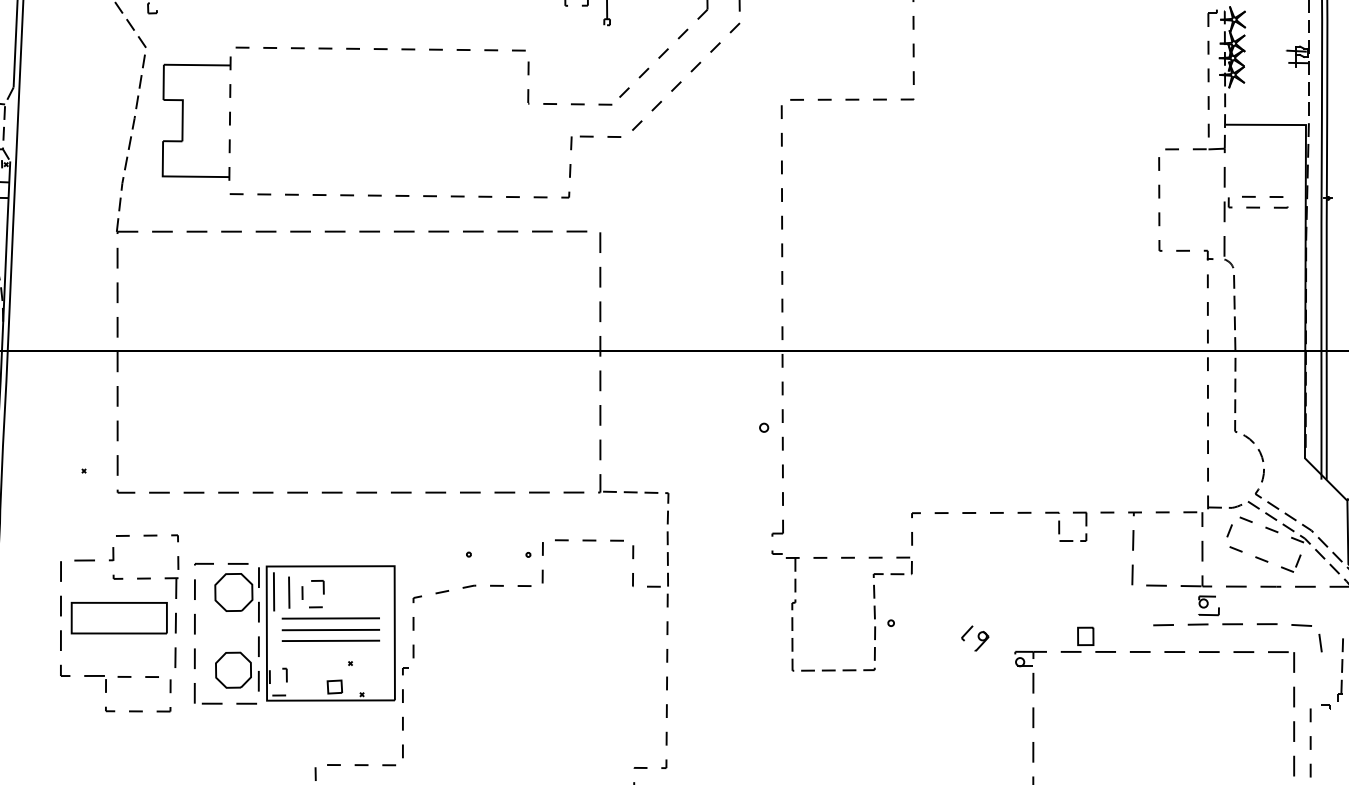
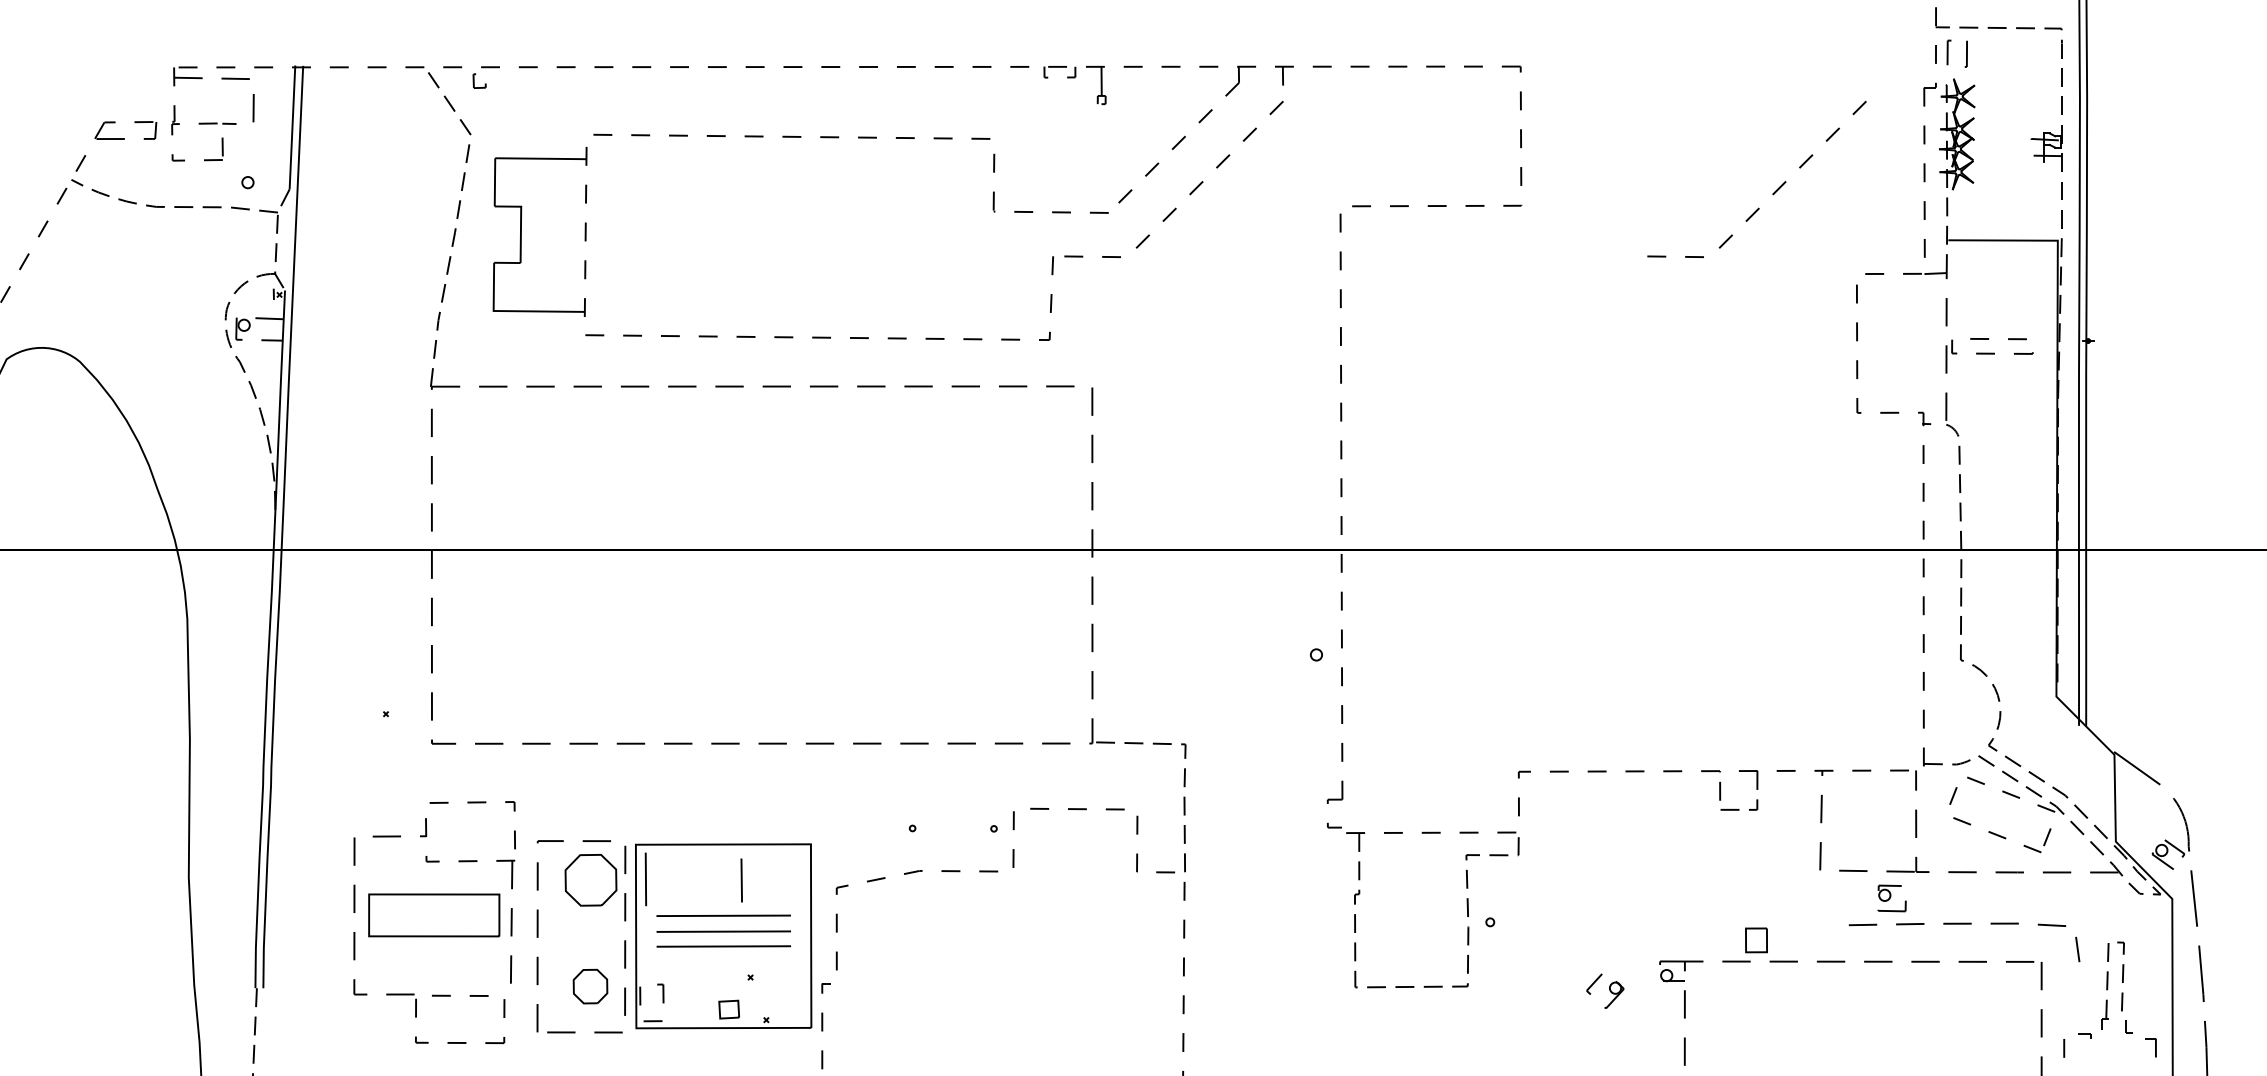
line: (1097, 90) -> (1772, 193), added
line: (289, 592) -> (741, 880), moved
part: (302, 594) -> (685, 882), removed
part: (1208, 605) -> (1891, 898), moved
part: (975, 637) -> (1605, 990), moved
part: (233, 670) -> (590, 986), size x0.7

